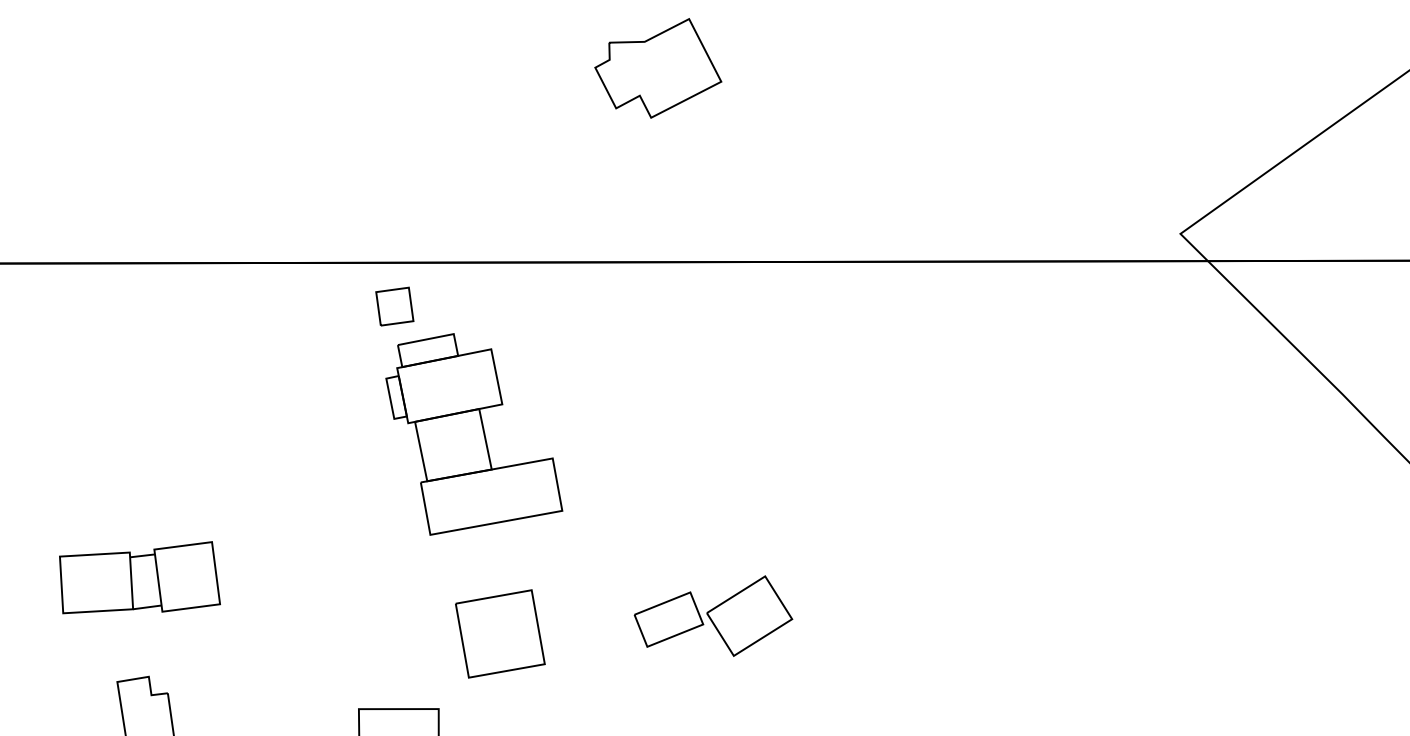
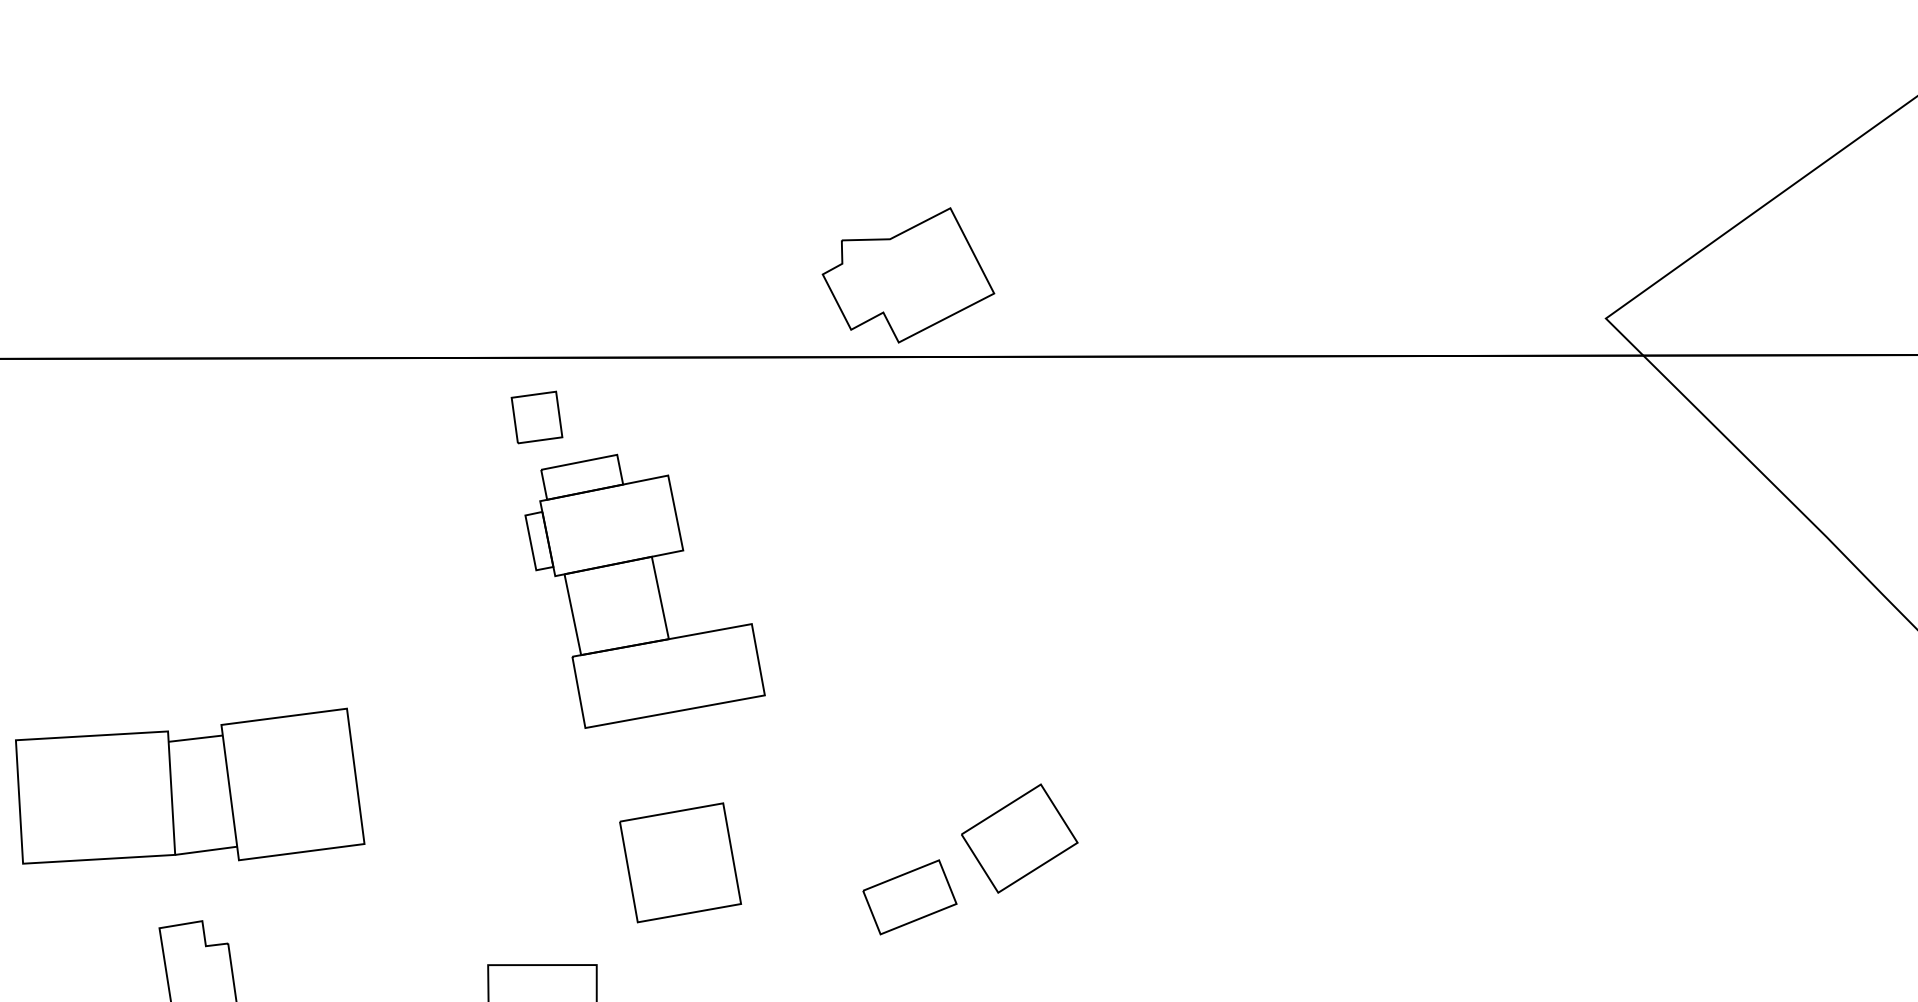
part: (658, 68) -> (908, 275), moved
part: (140, 577) -> (190, 786), size x1.6
part: (668, 619) -> (909, 897), moved

